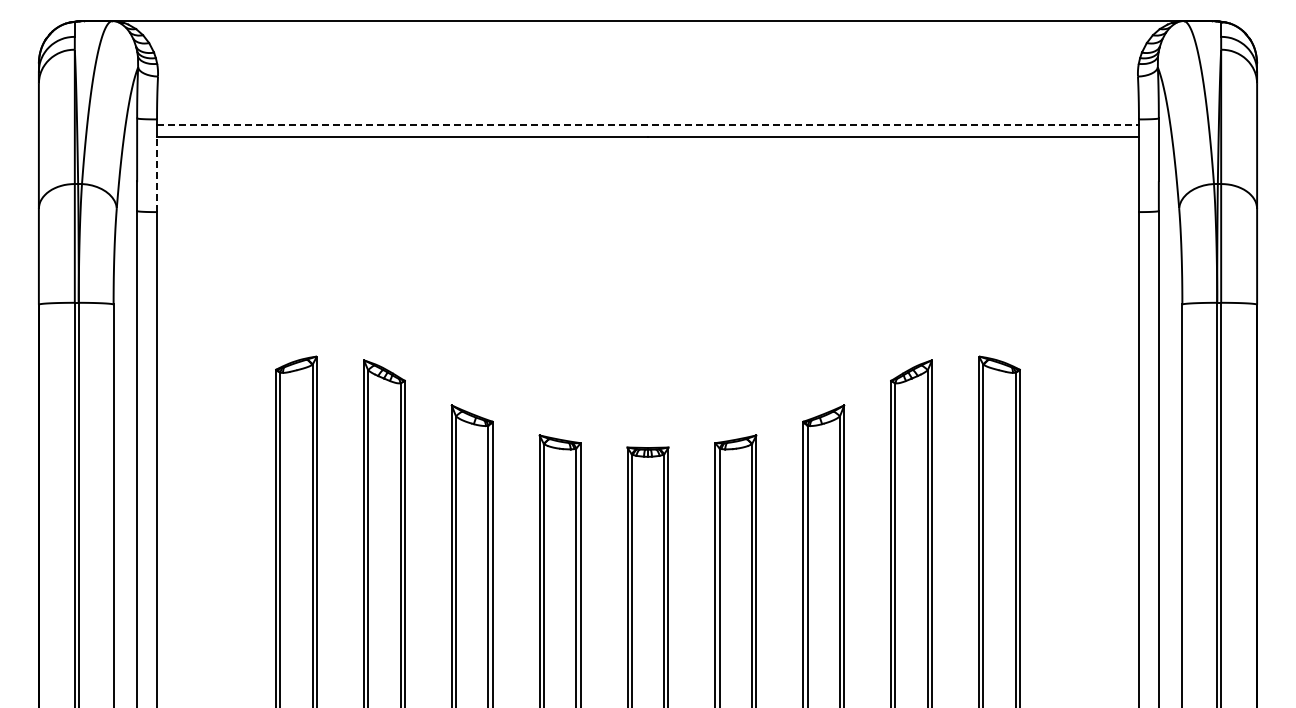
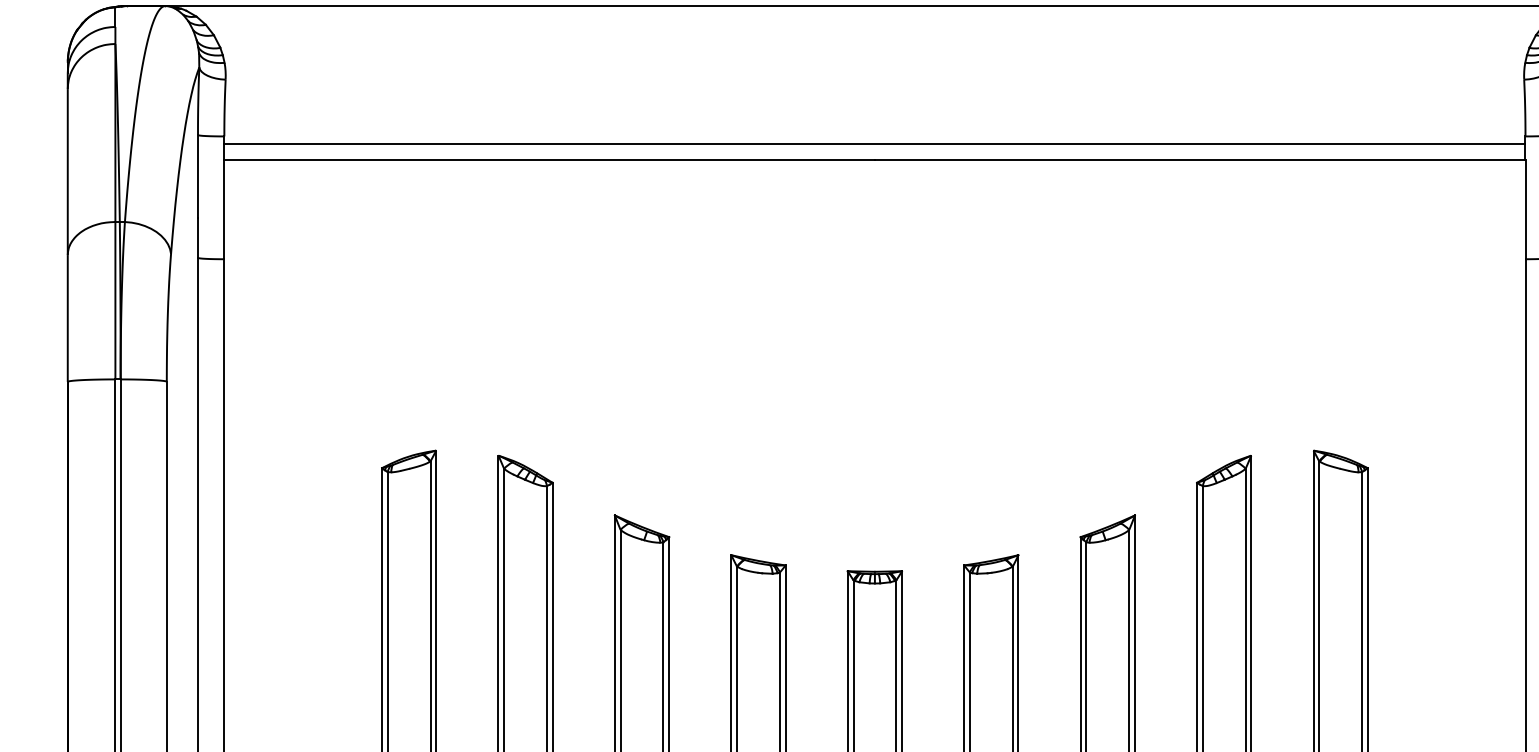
line: (647, 124) -> (874, 143), dashed -> solid
line: (157, 174) -> (224, 209), dashed -> solid

